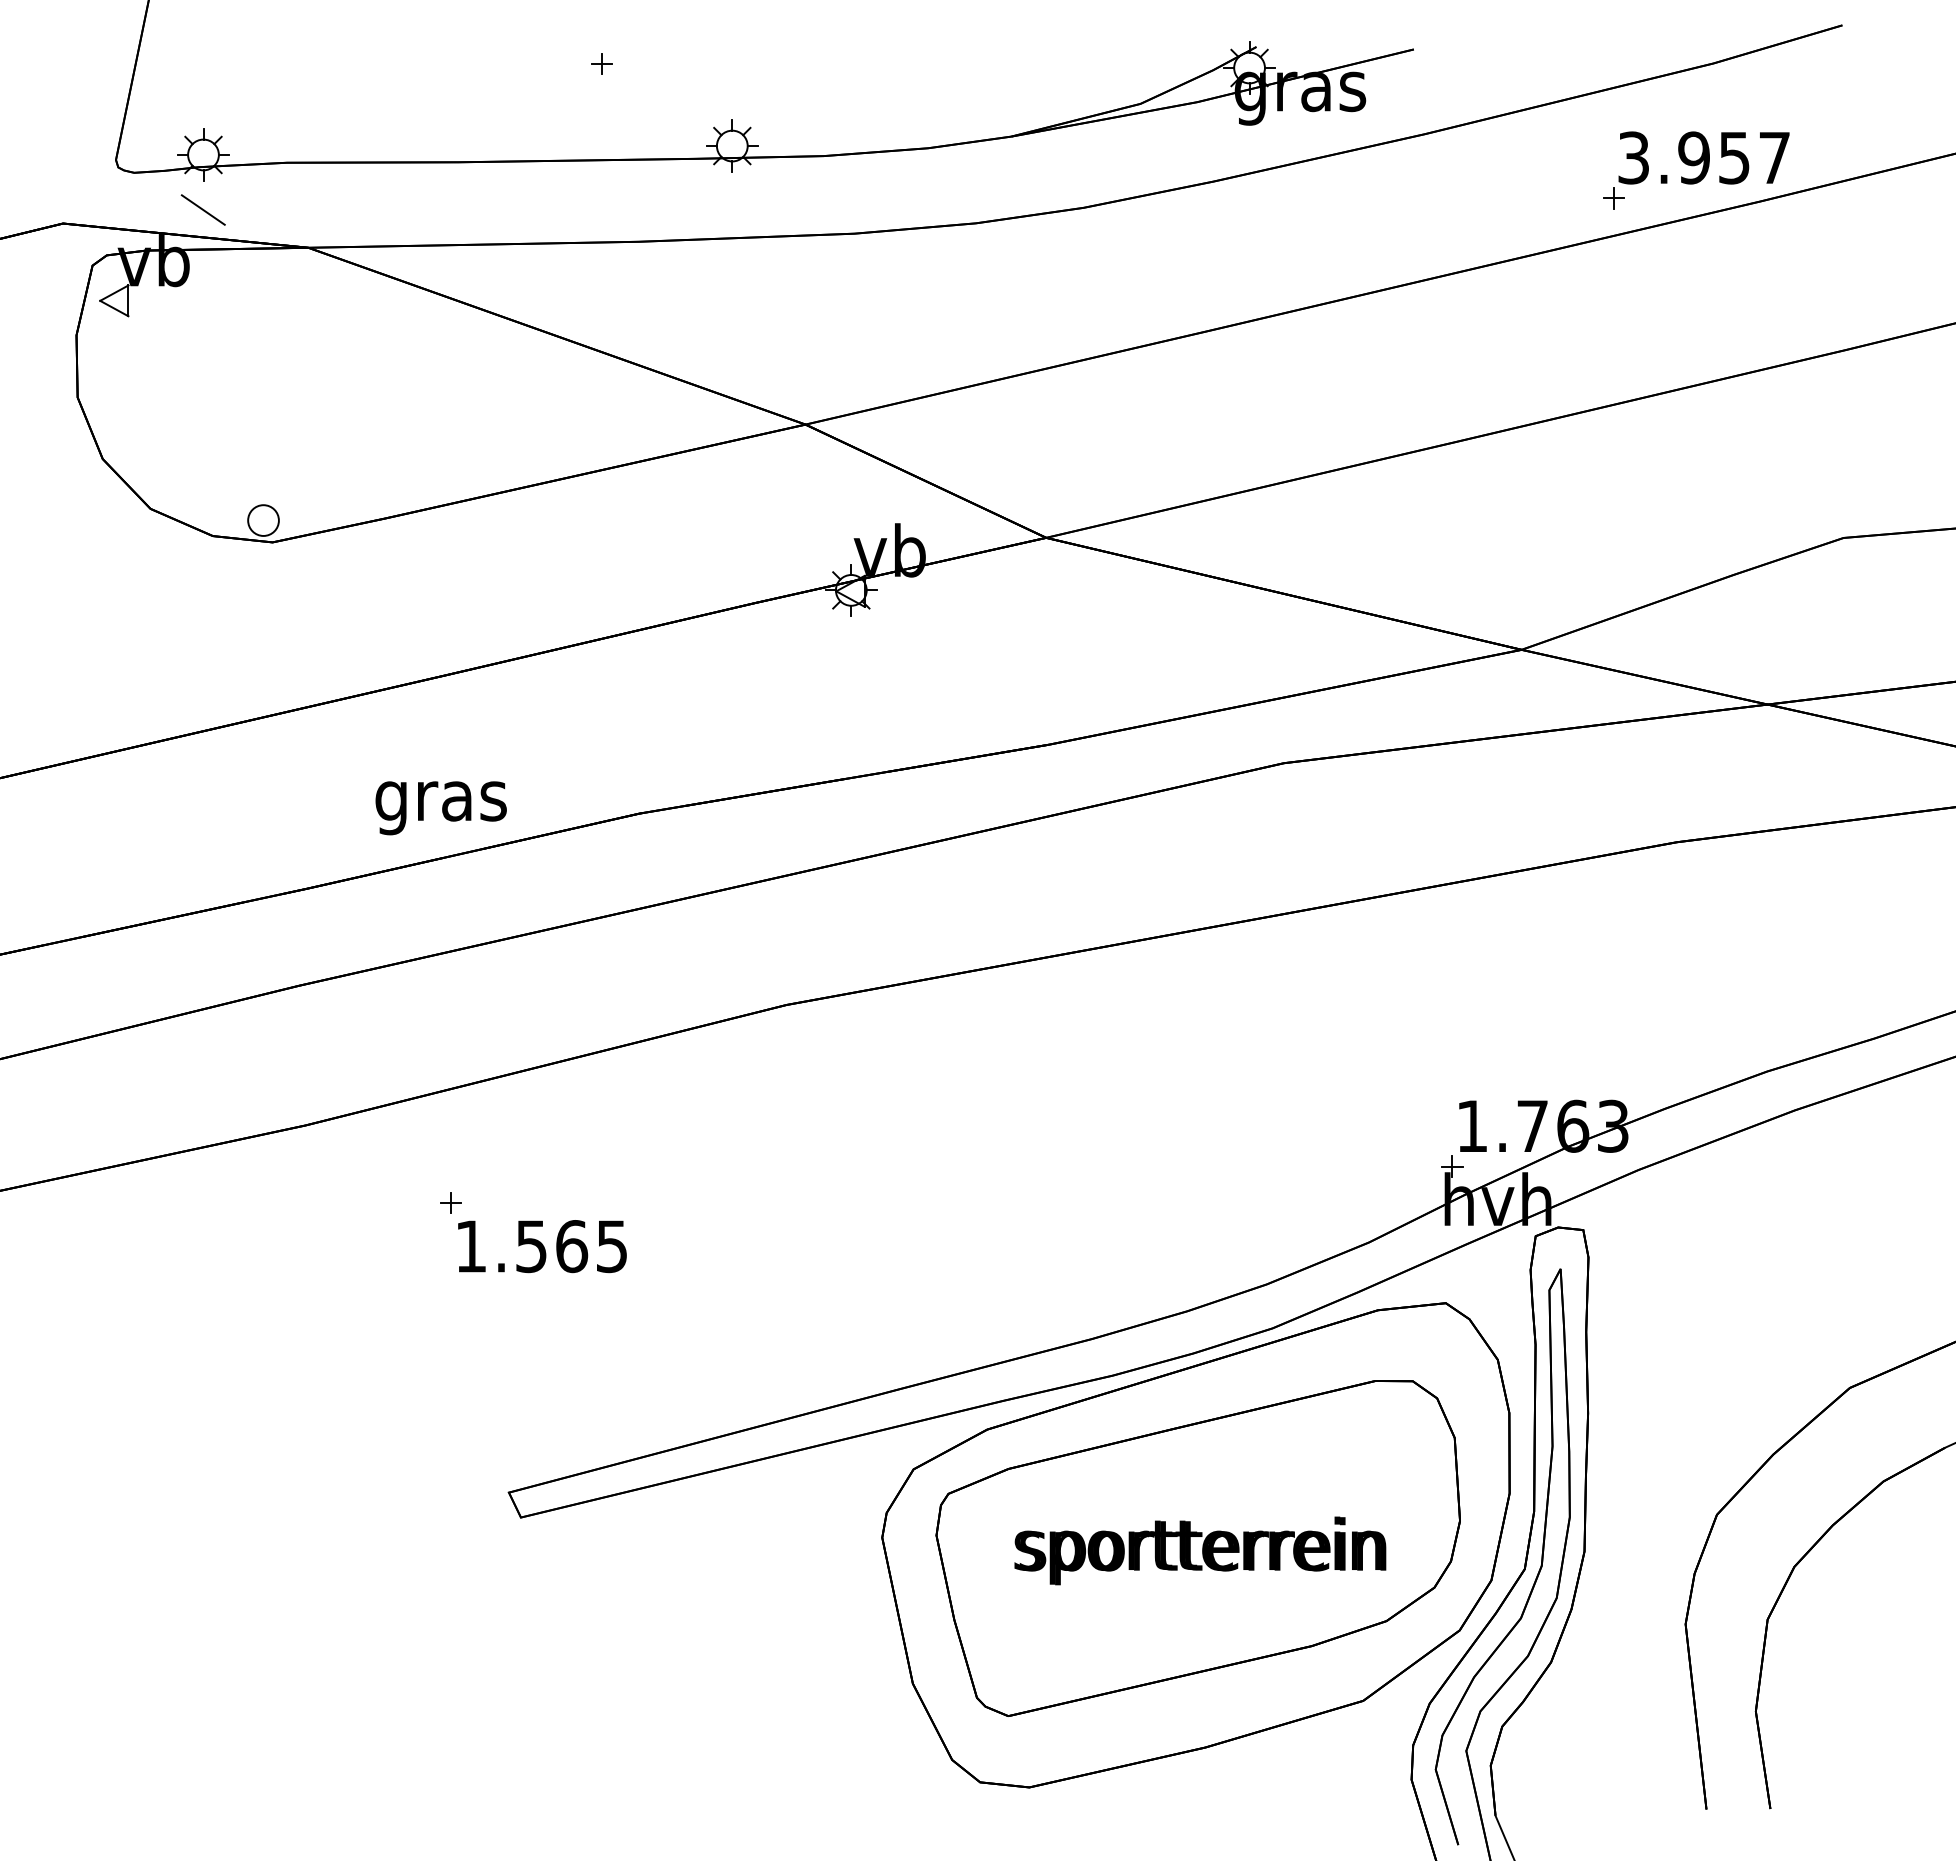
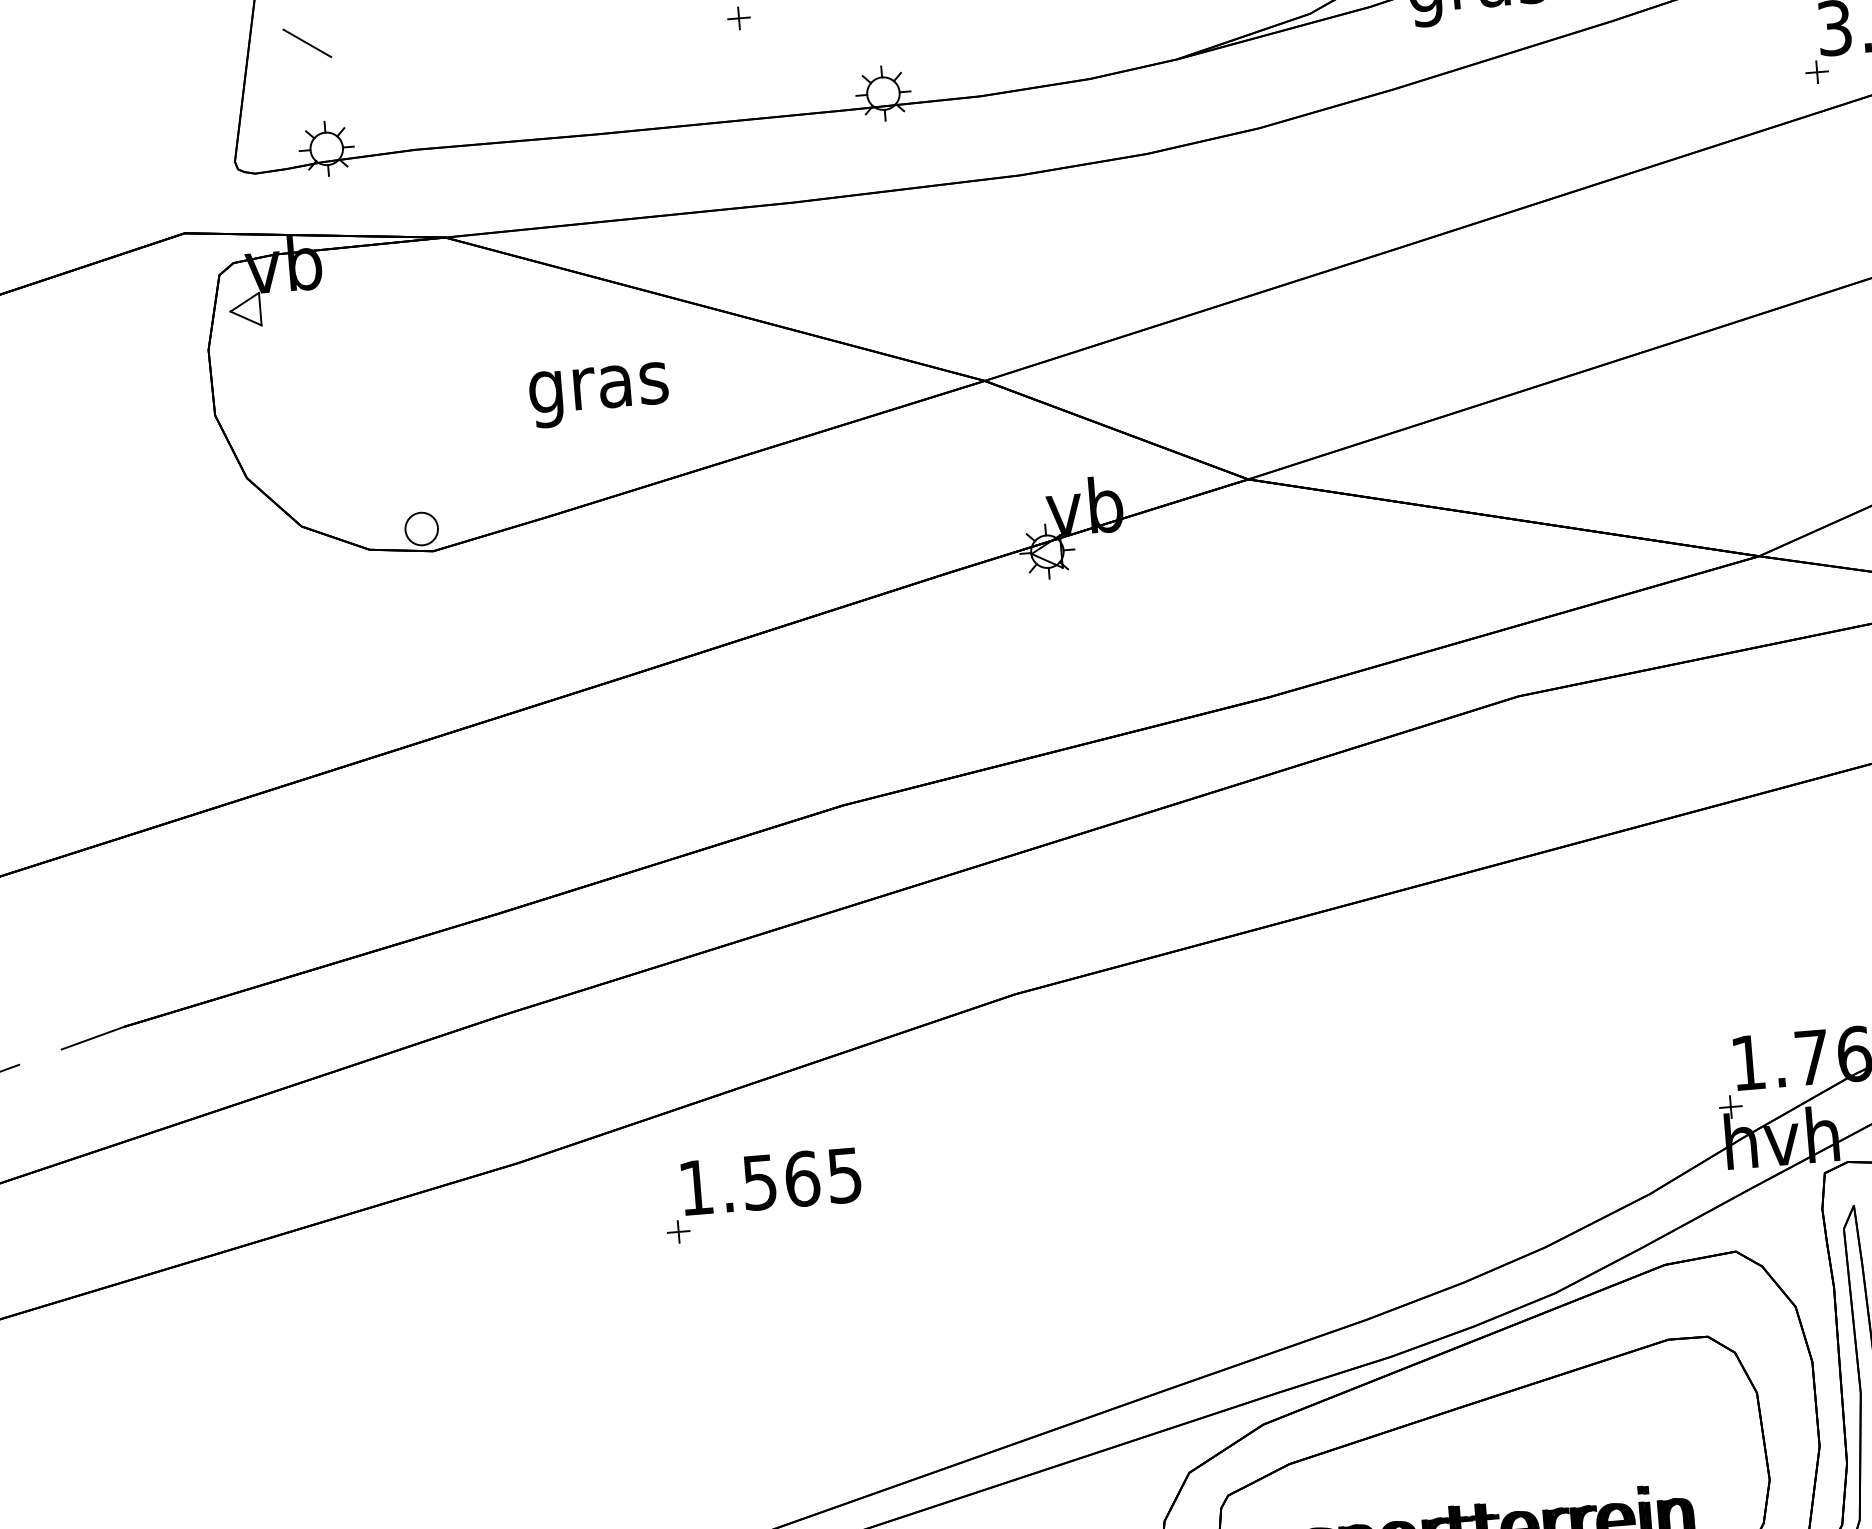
line: (202, 209) -> (306, 42), moved
text: (440, 808) -> (598, 395), moved
text: (542, 1246) -> (771, 1181), moved

